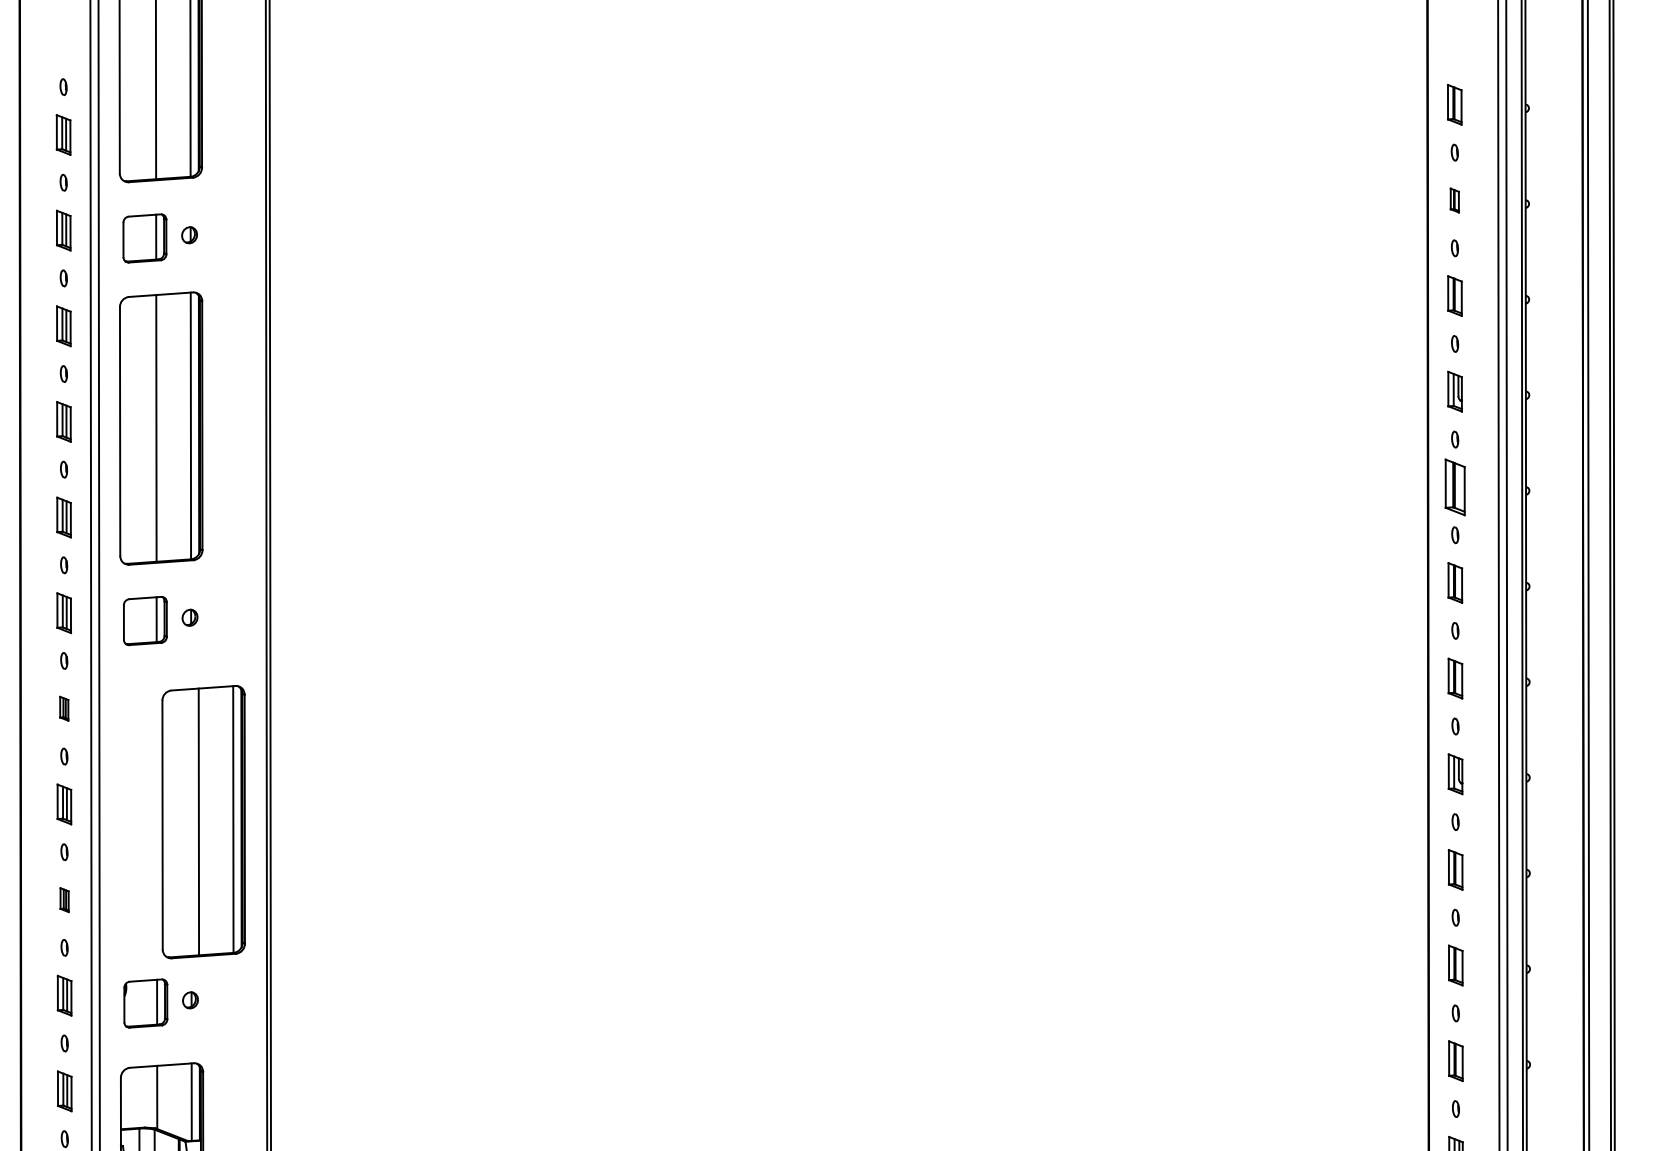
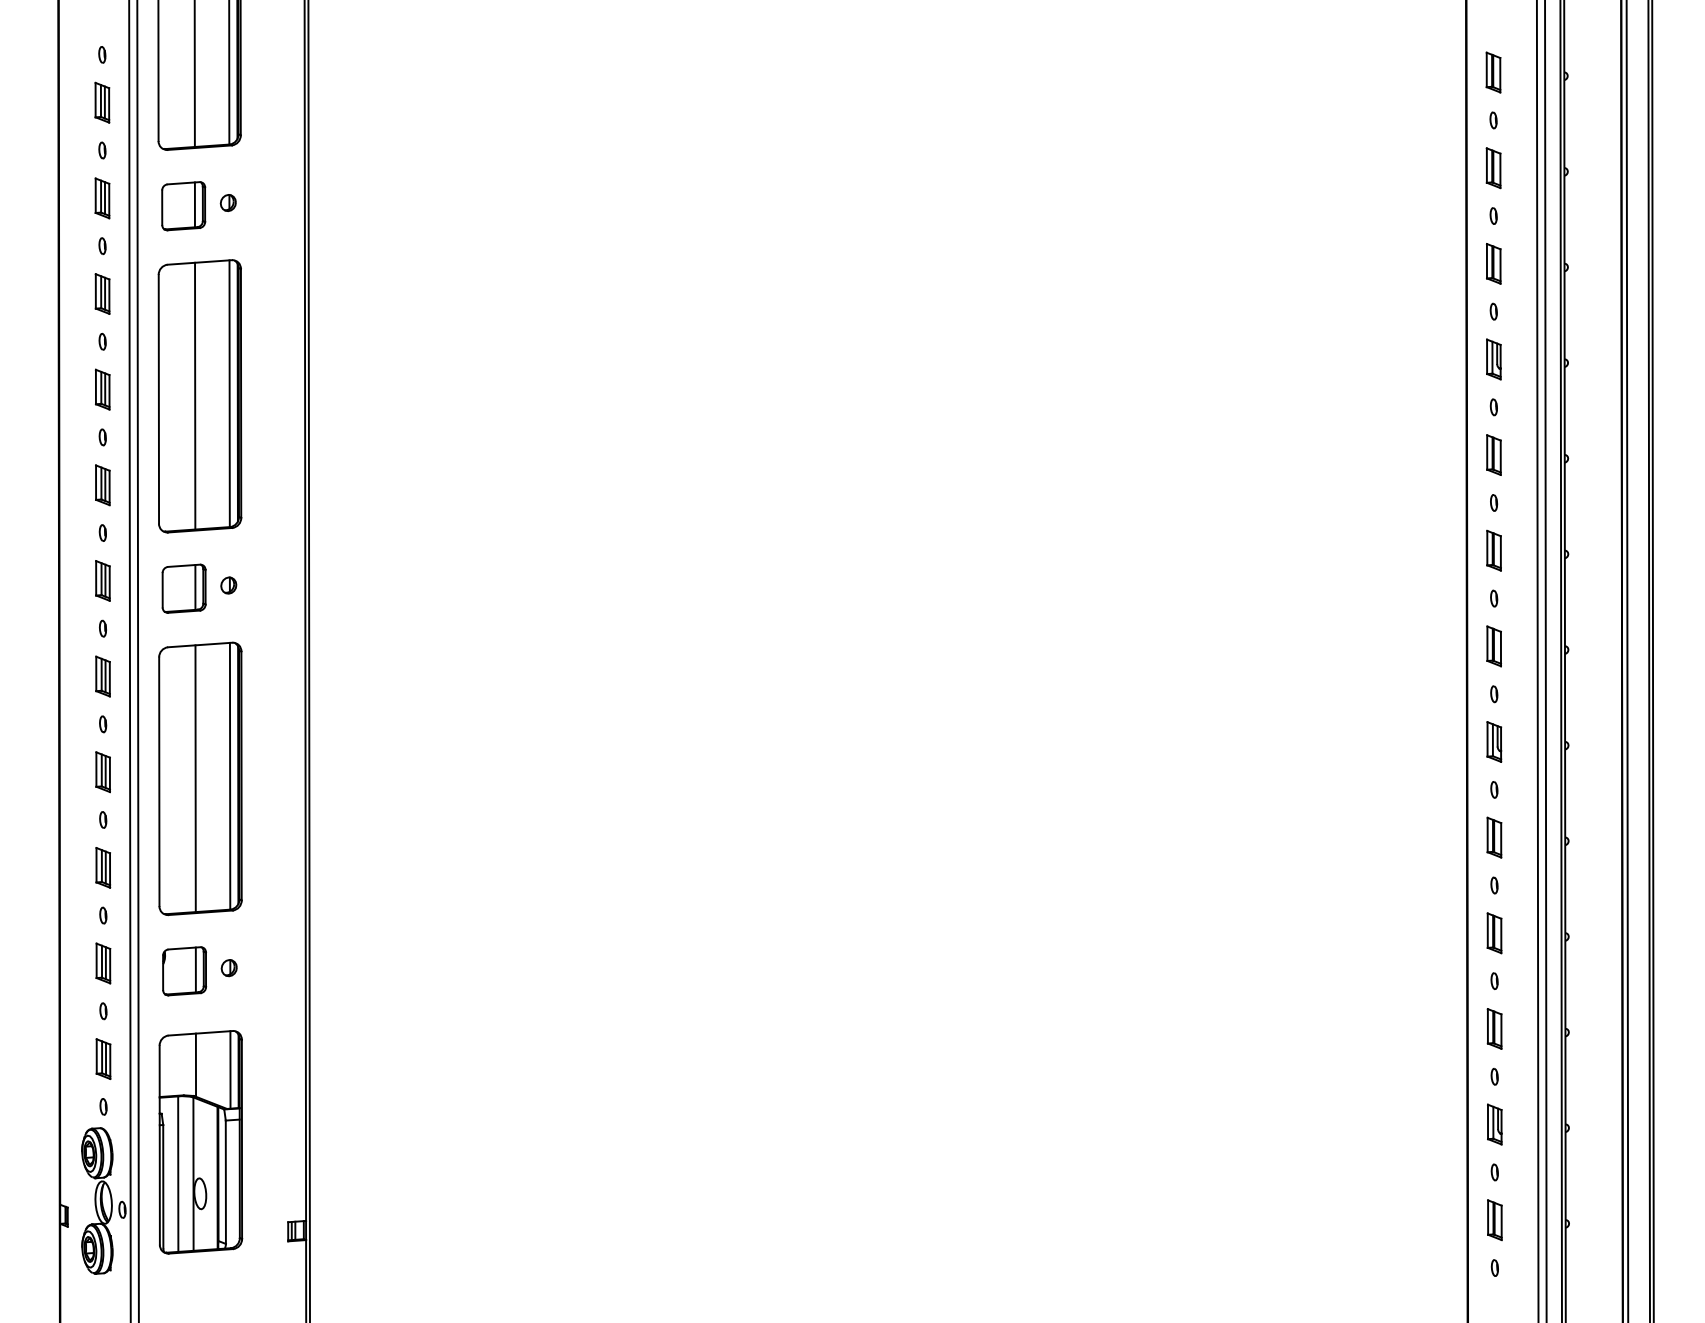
part: (1454, 200) -> (1493, 168), size x1.67
part: (1454, 486) -> (1493, 454), size x0.71
part: (63, 708) -> (102, 676), size x1.67
part: (203, 821) -> (200, 778), moved
part: (64, 899) -> (103, 867), size x1.67

